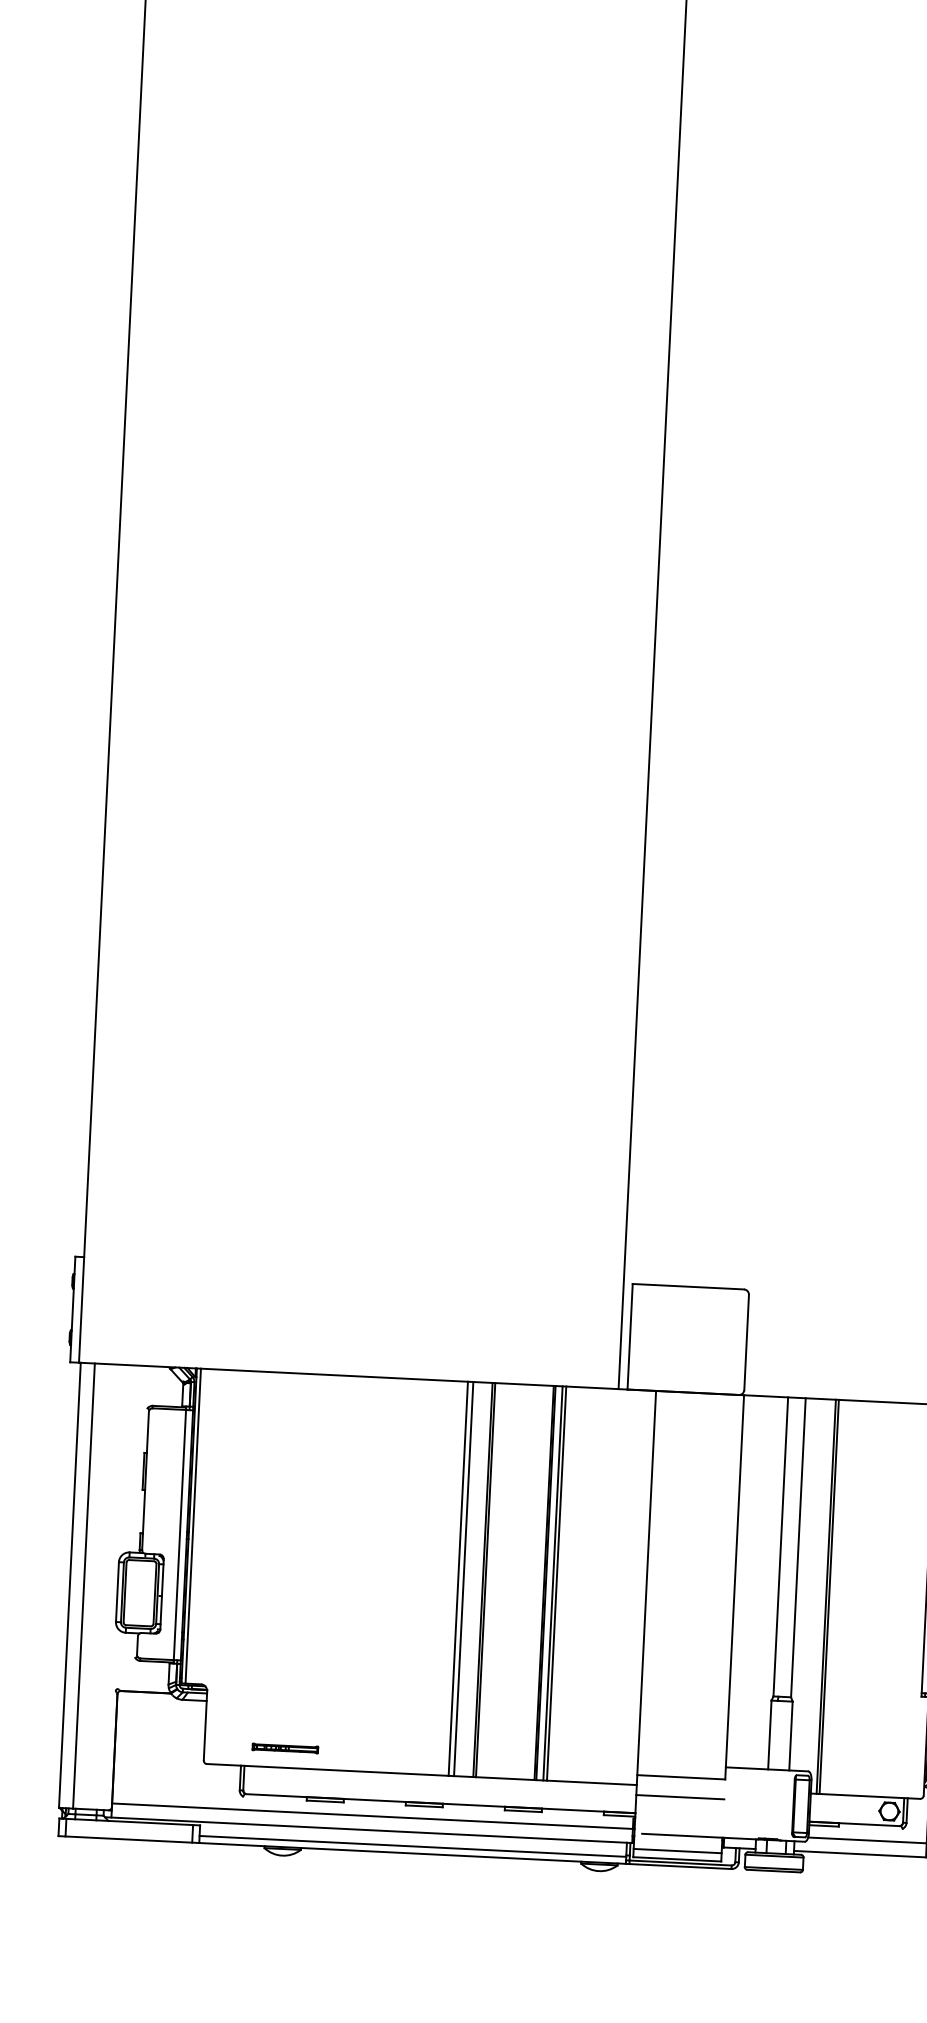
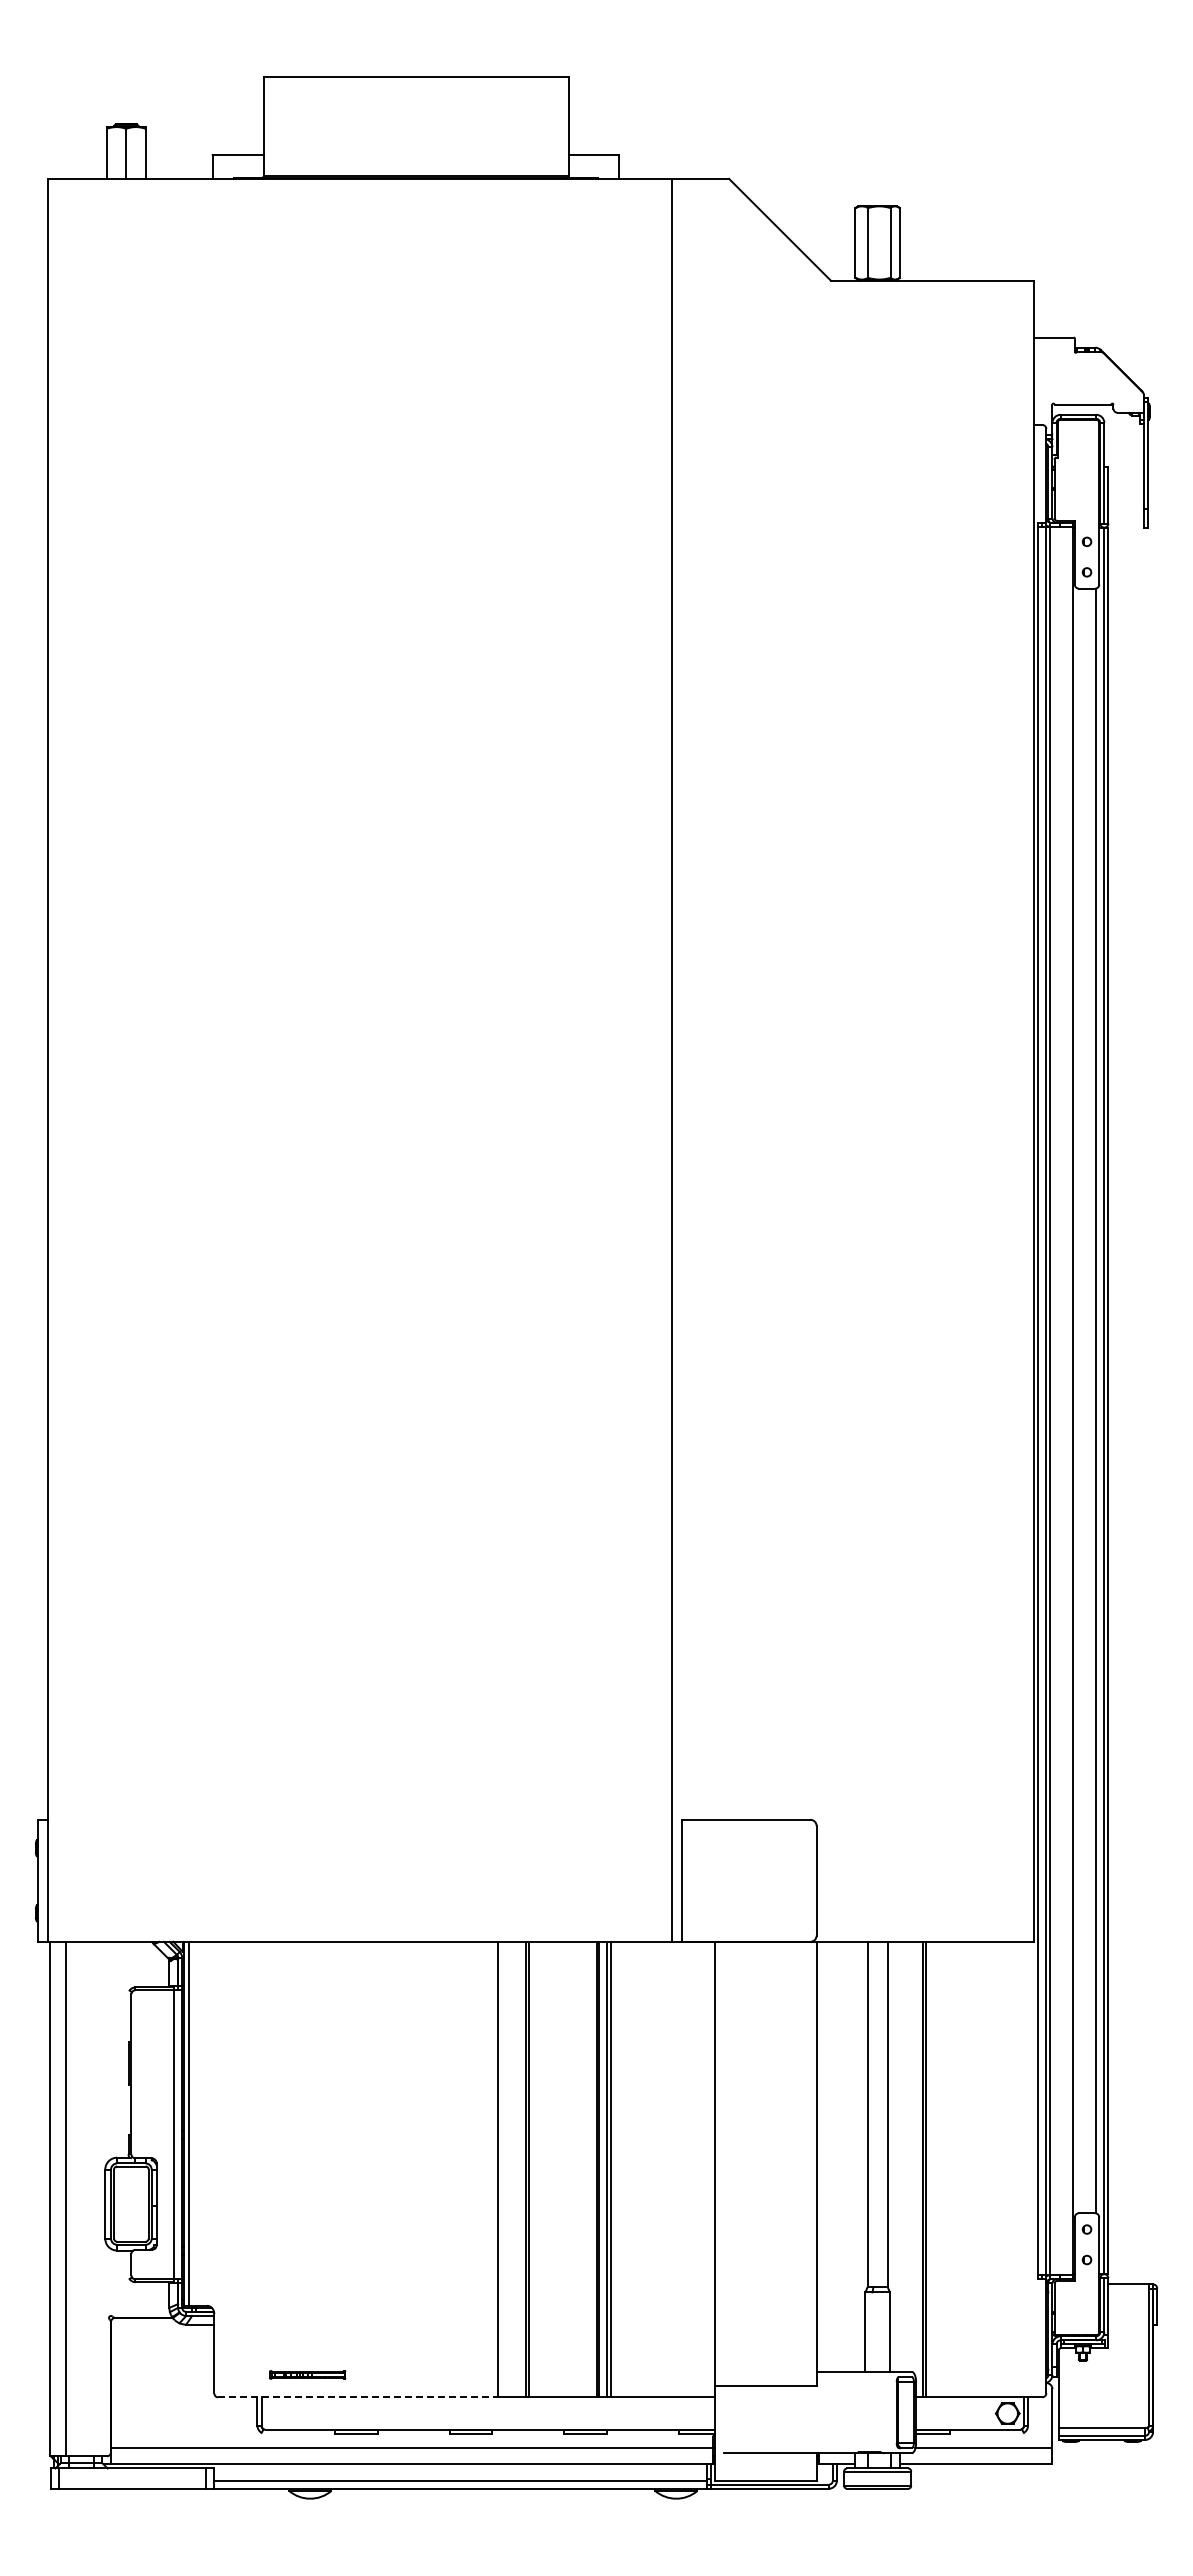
line: (463, 1578) -> (503, 2169), removed
line: (327, 1770) -> (357, 2397), solid -> dashed
line: (680, 1796) -> (765, 2408), removed
line: (677, 1851) -> (765, 2471), removed

